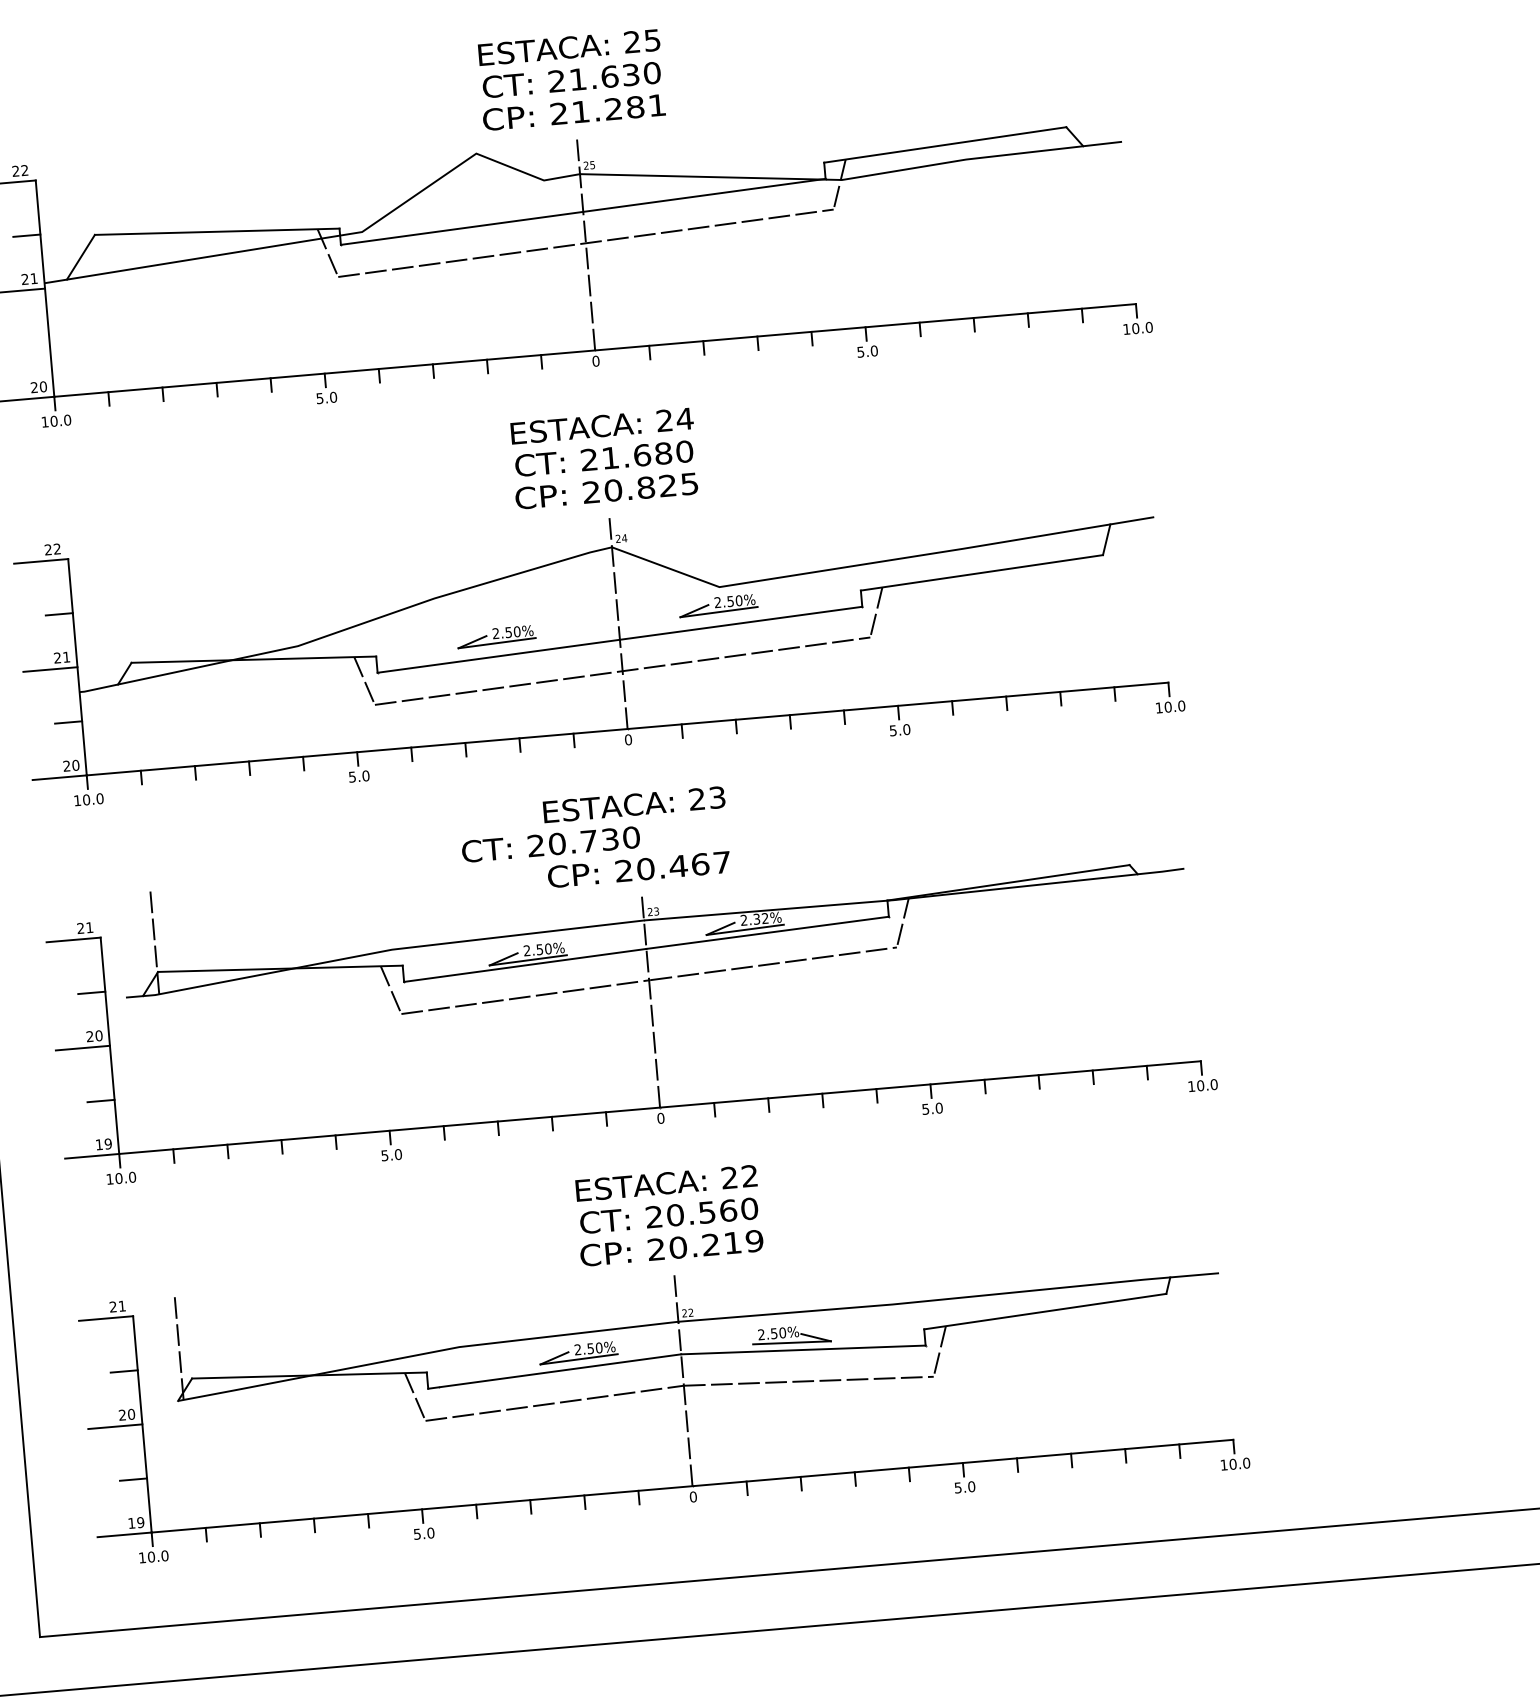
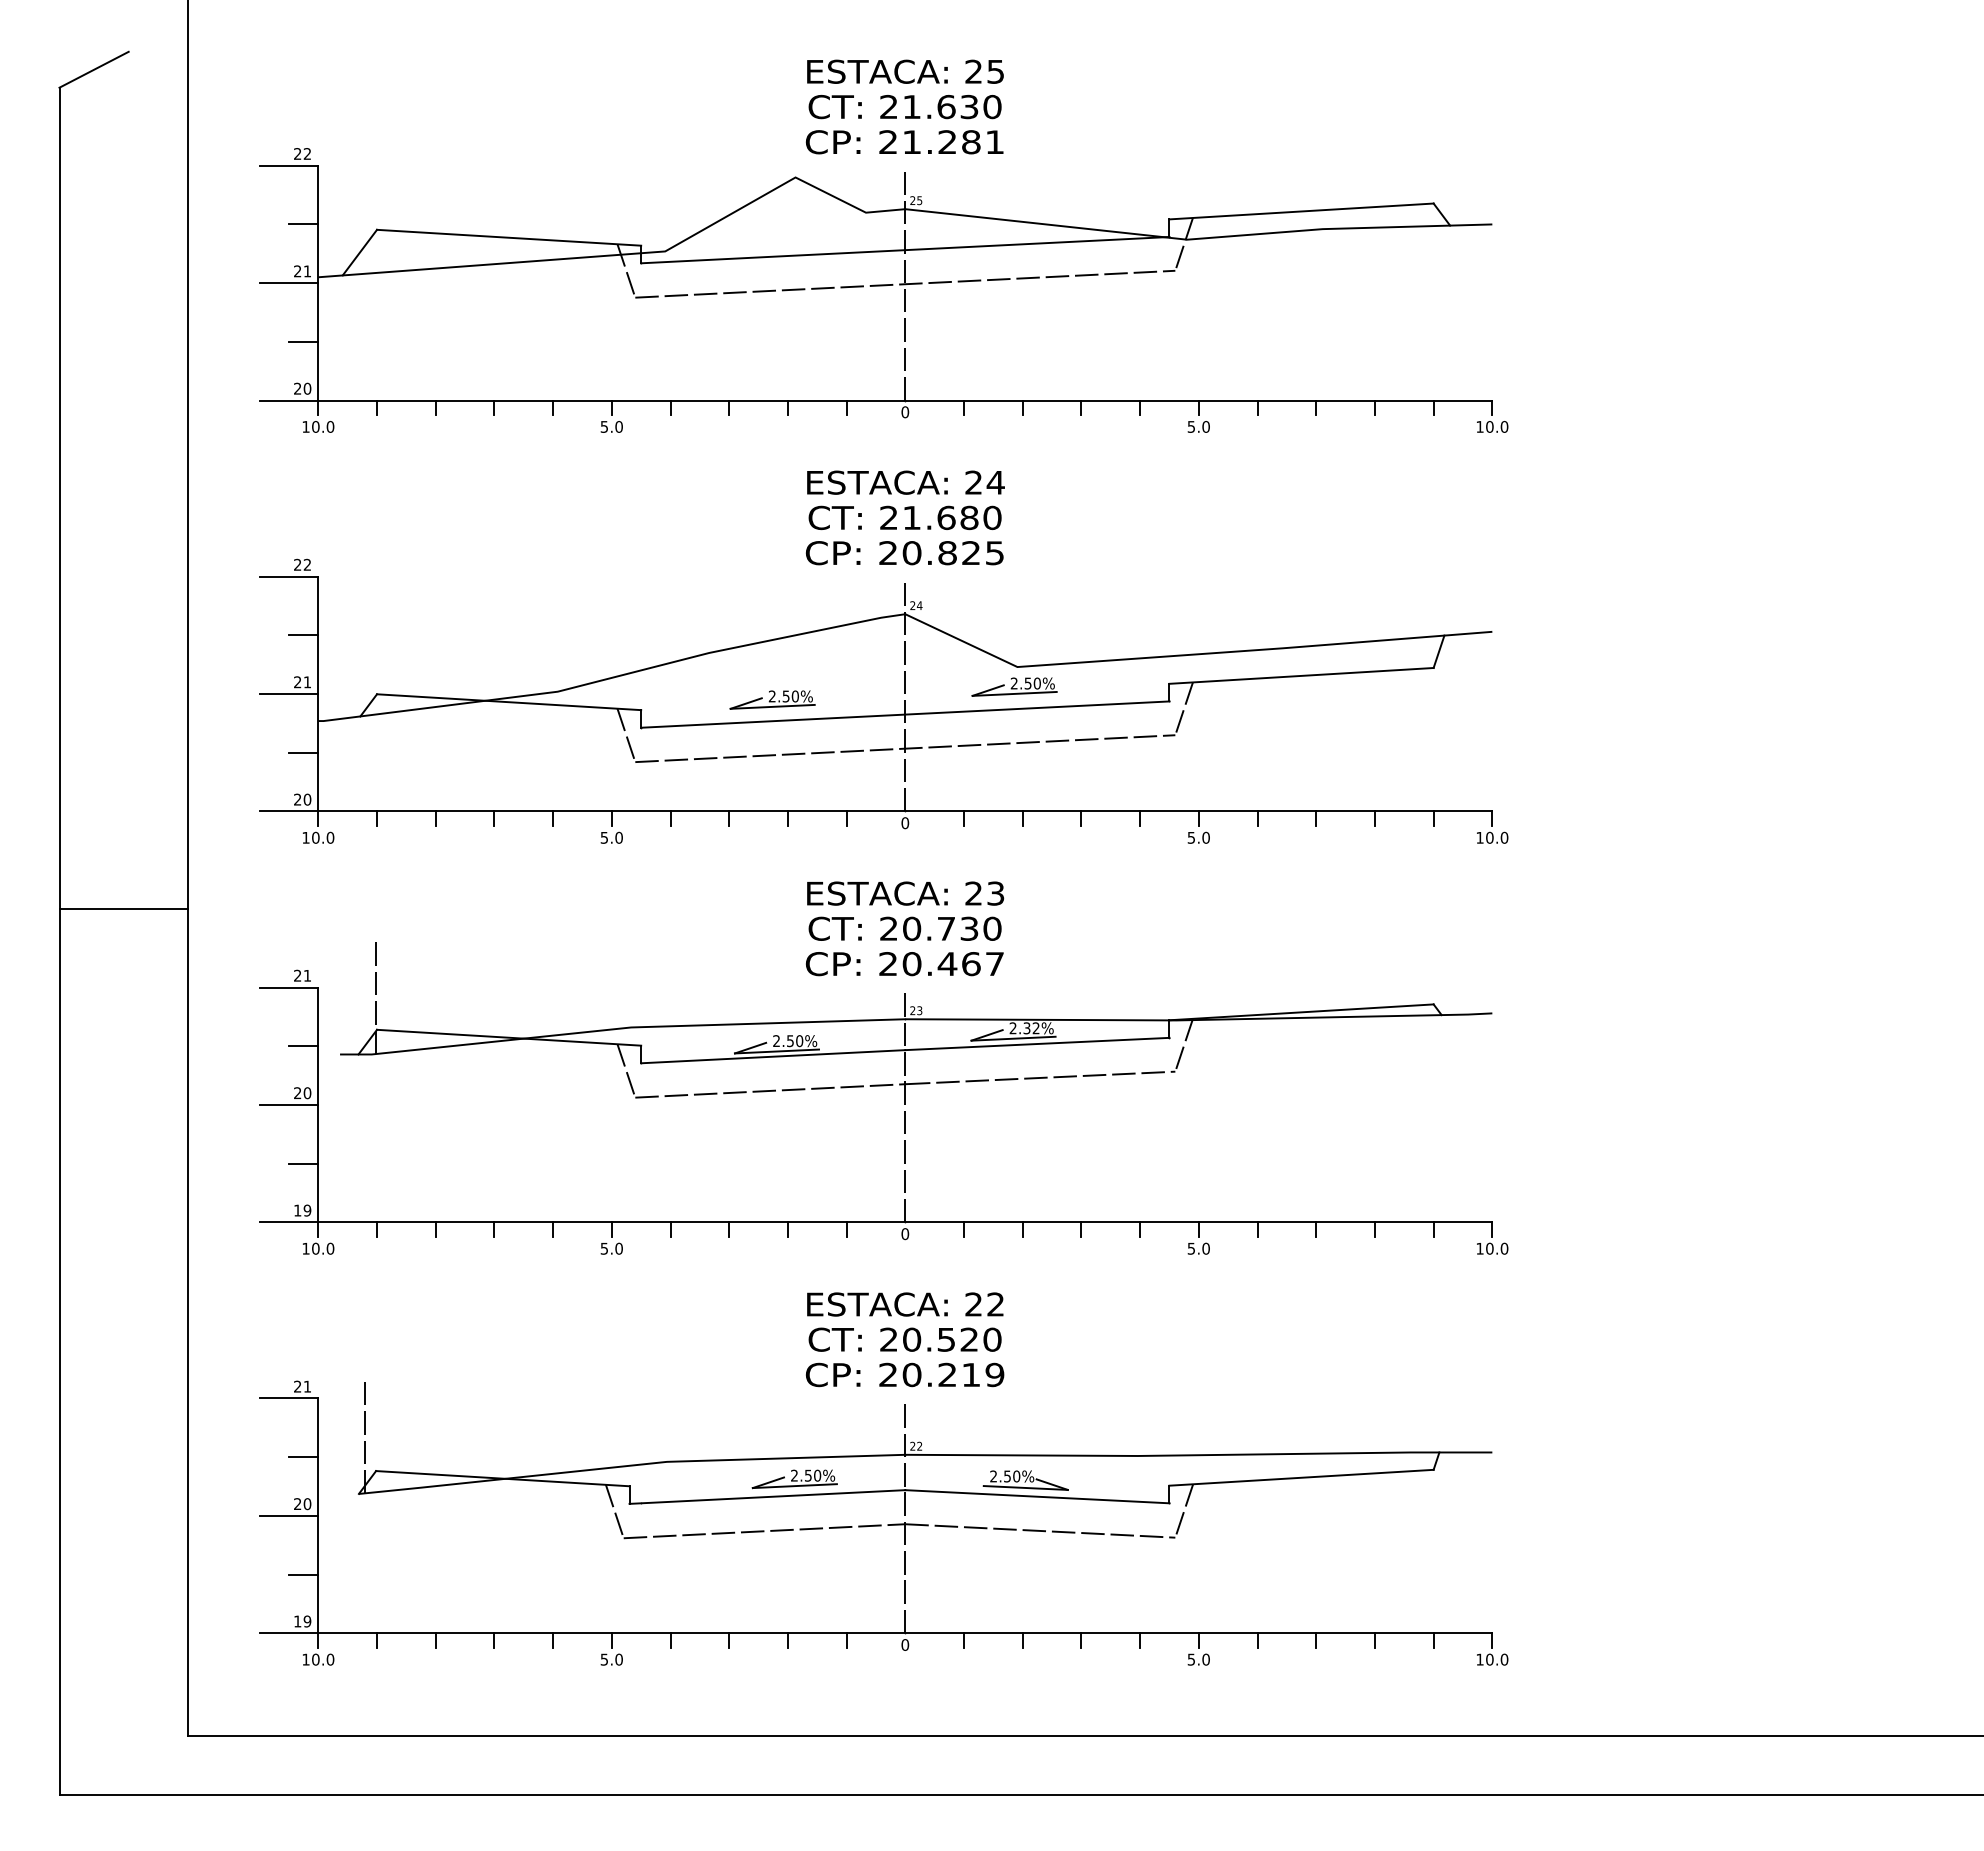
line: (35, 343) -> (303, 341), added
text: (550, 844) -> (904, 928), moved
text: (728, 1210) -> (969, 1339), 20.560 -> 20.520

